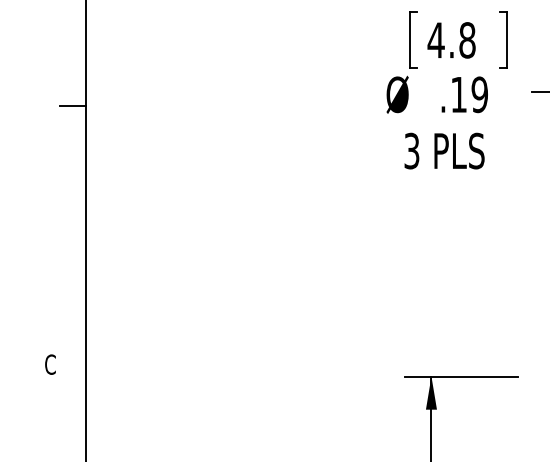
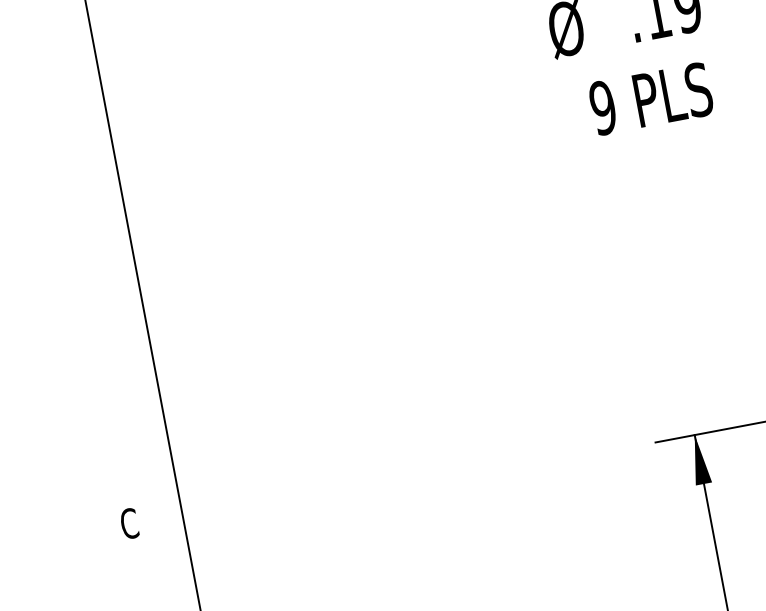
line: (72, 106) -> (89, 136), removed
text: (411, 150) -> (602, 107), 3 -> 9

